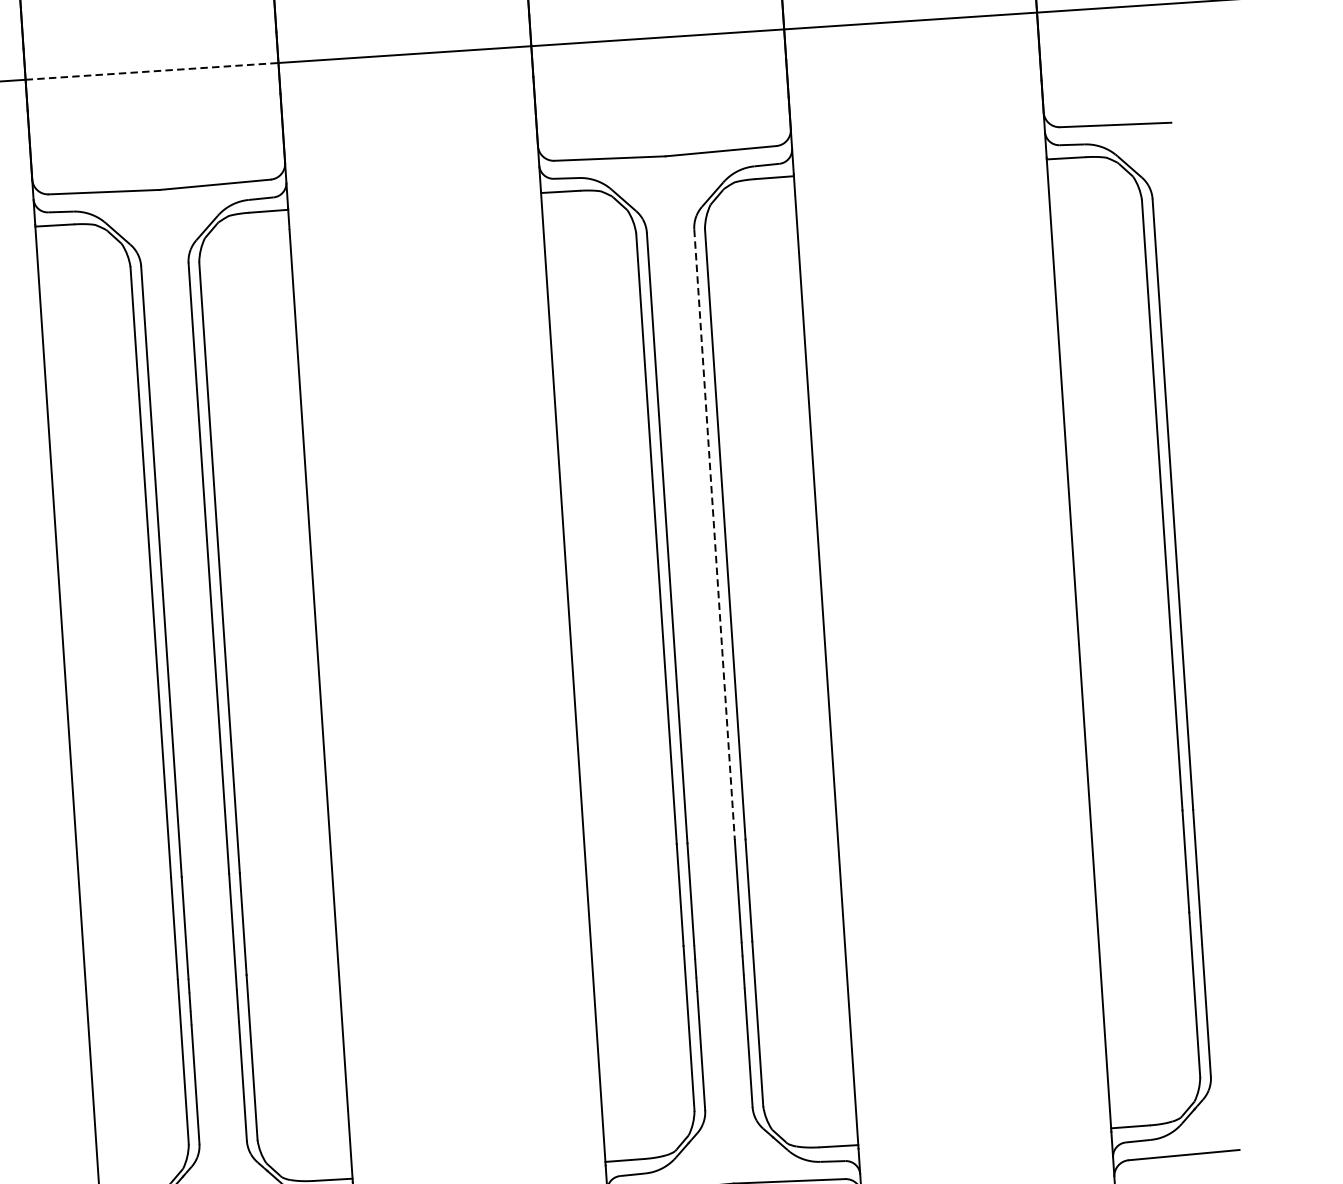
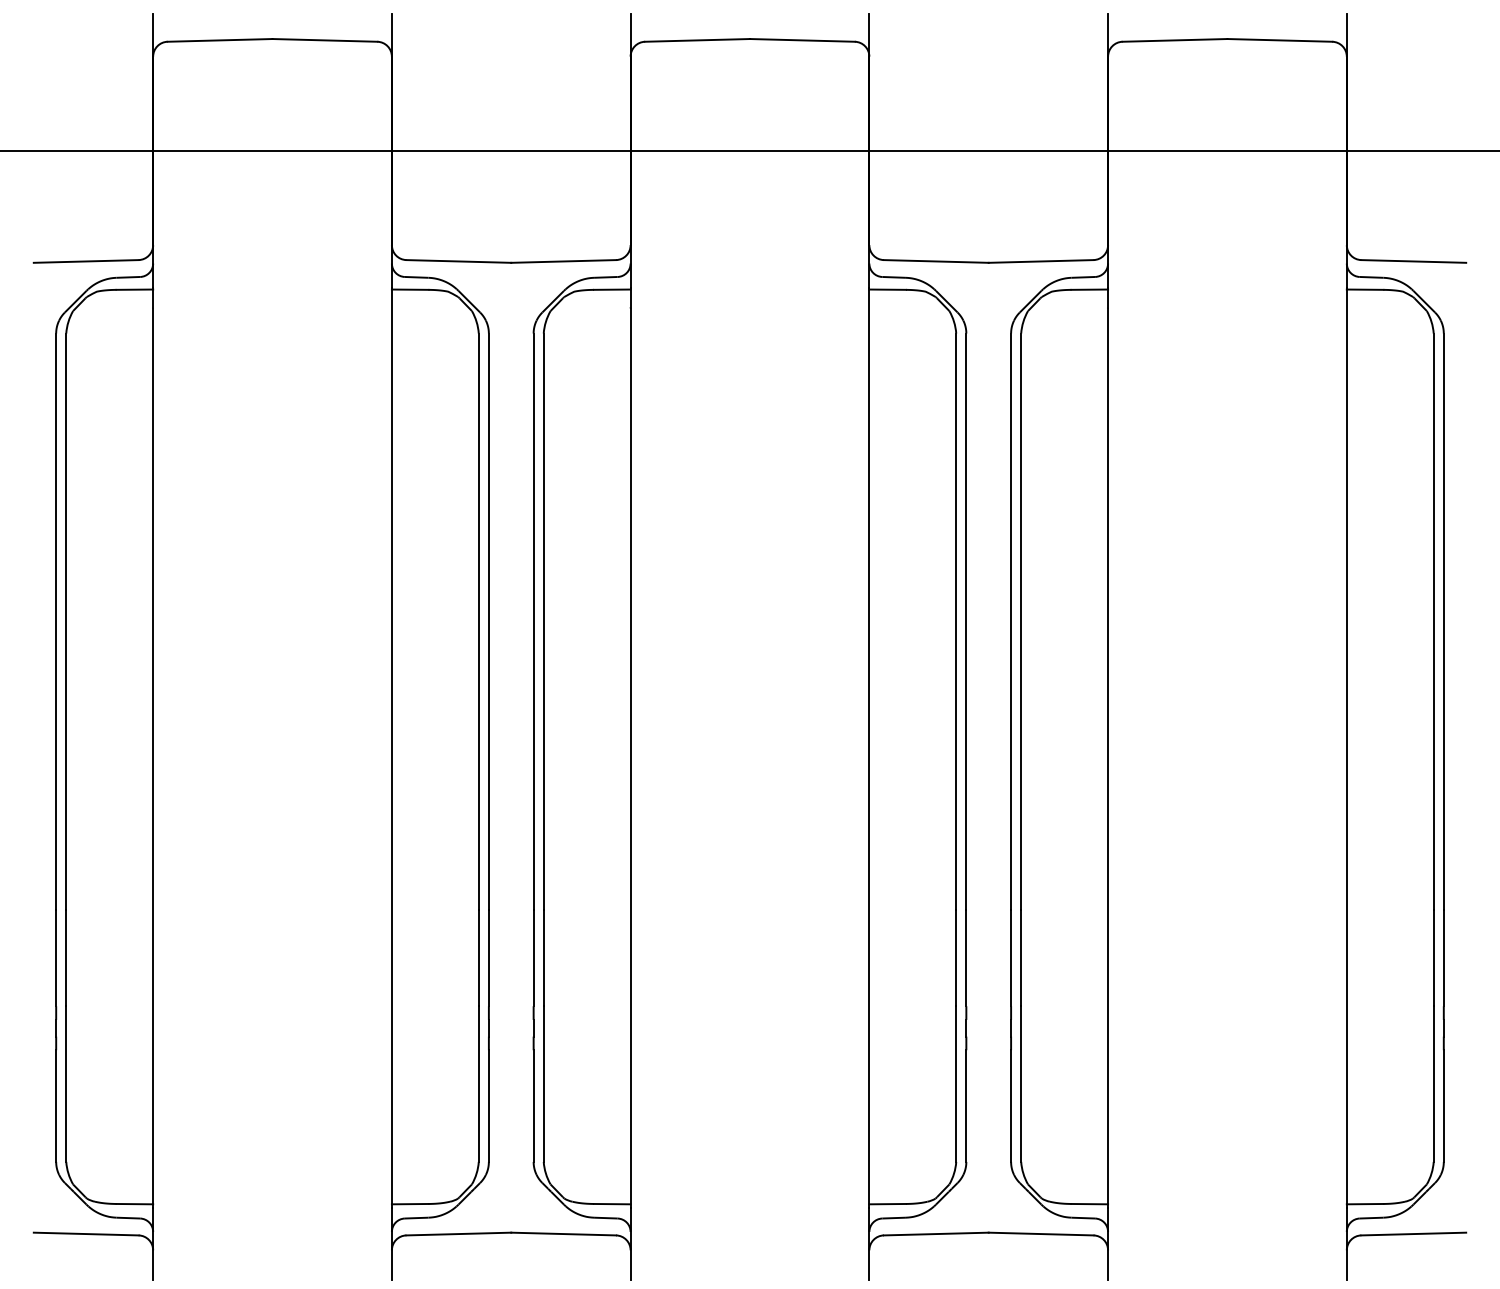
line: (152, 70) -> (511, 150), dashed -> solid
line: (715, 535) -> (1011, 622), dashed -> solid

